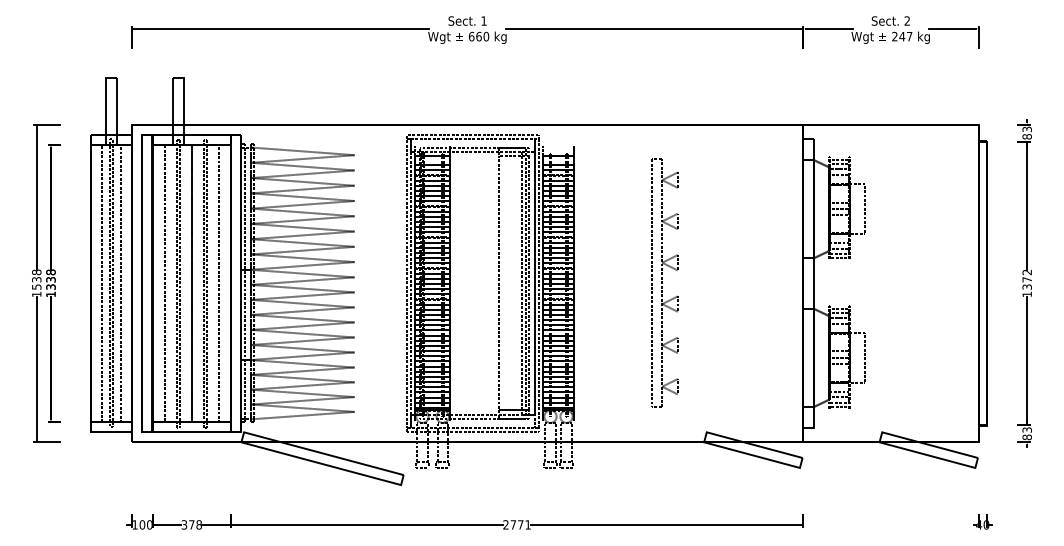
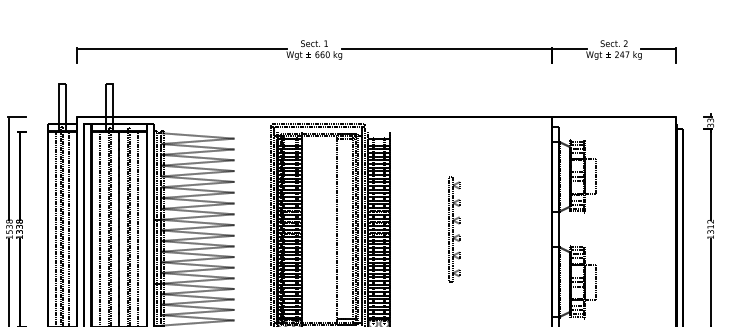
text: (1026, 136) -> (710, 125), 83 -> 33
text: (1026, 279) -> (710, 226), 1372 -> 1312
part: (664, 282) -> (453, 228), size x0.6

